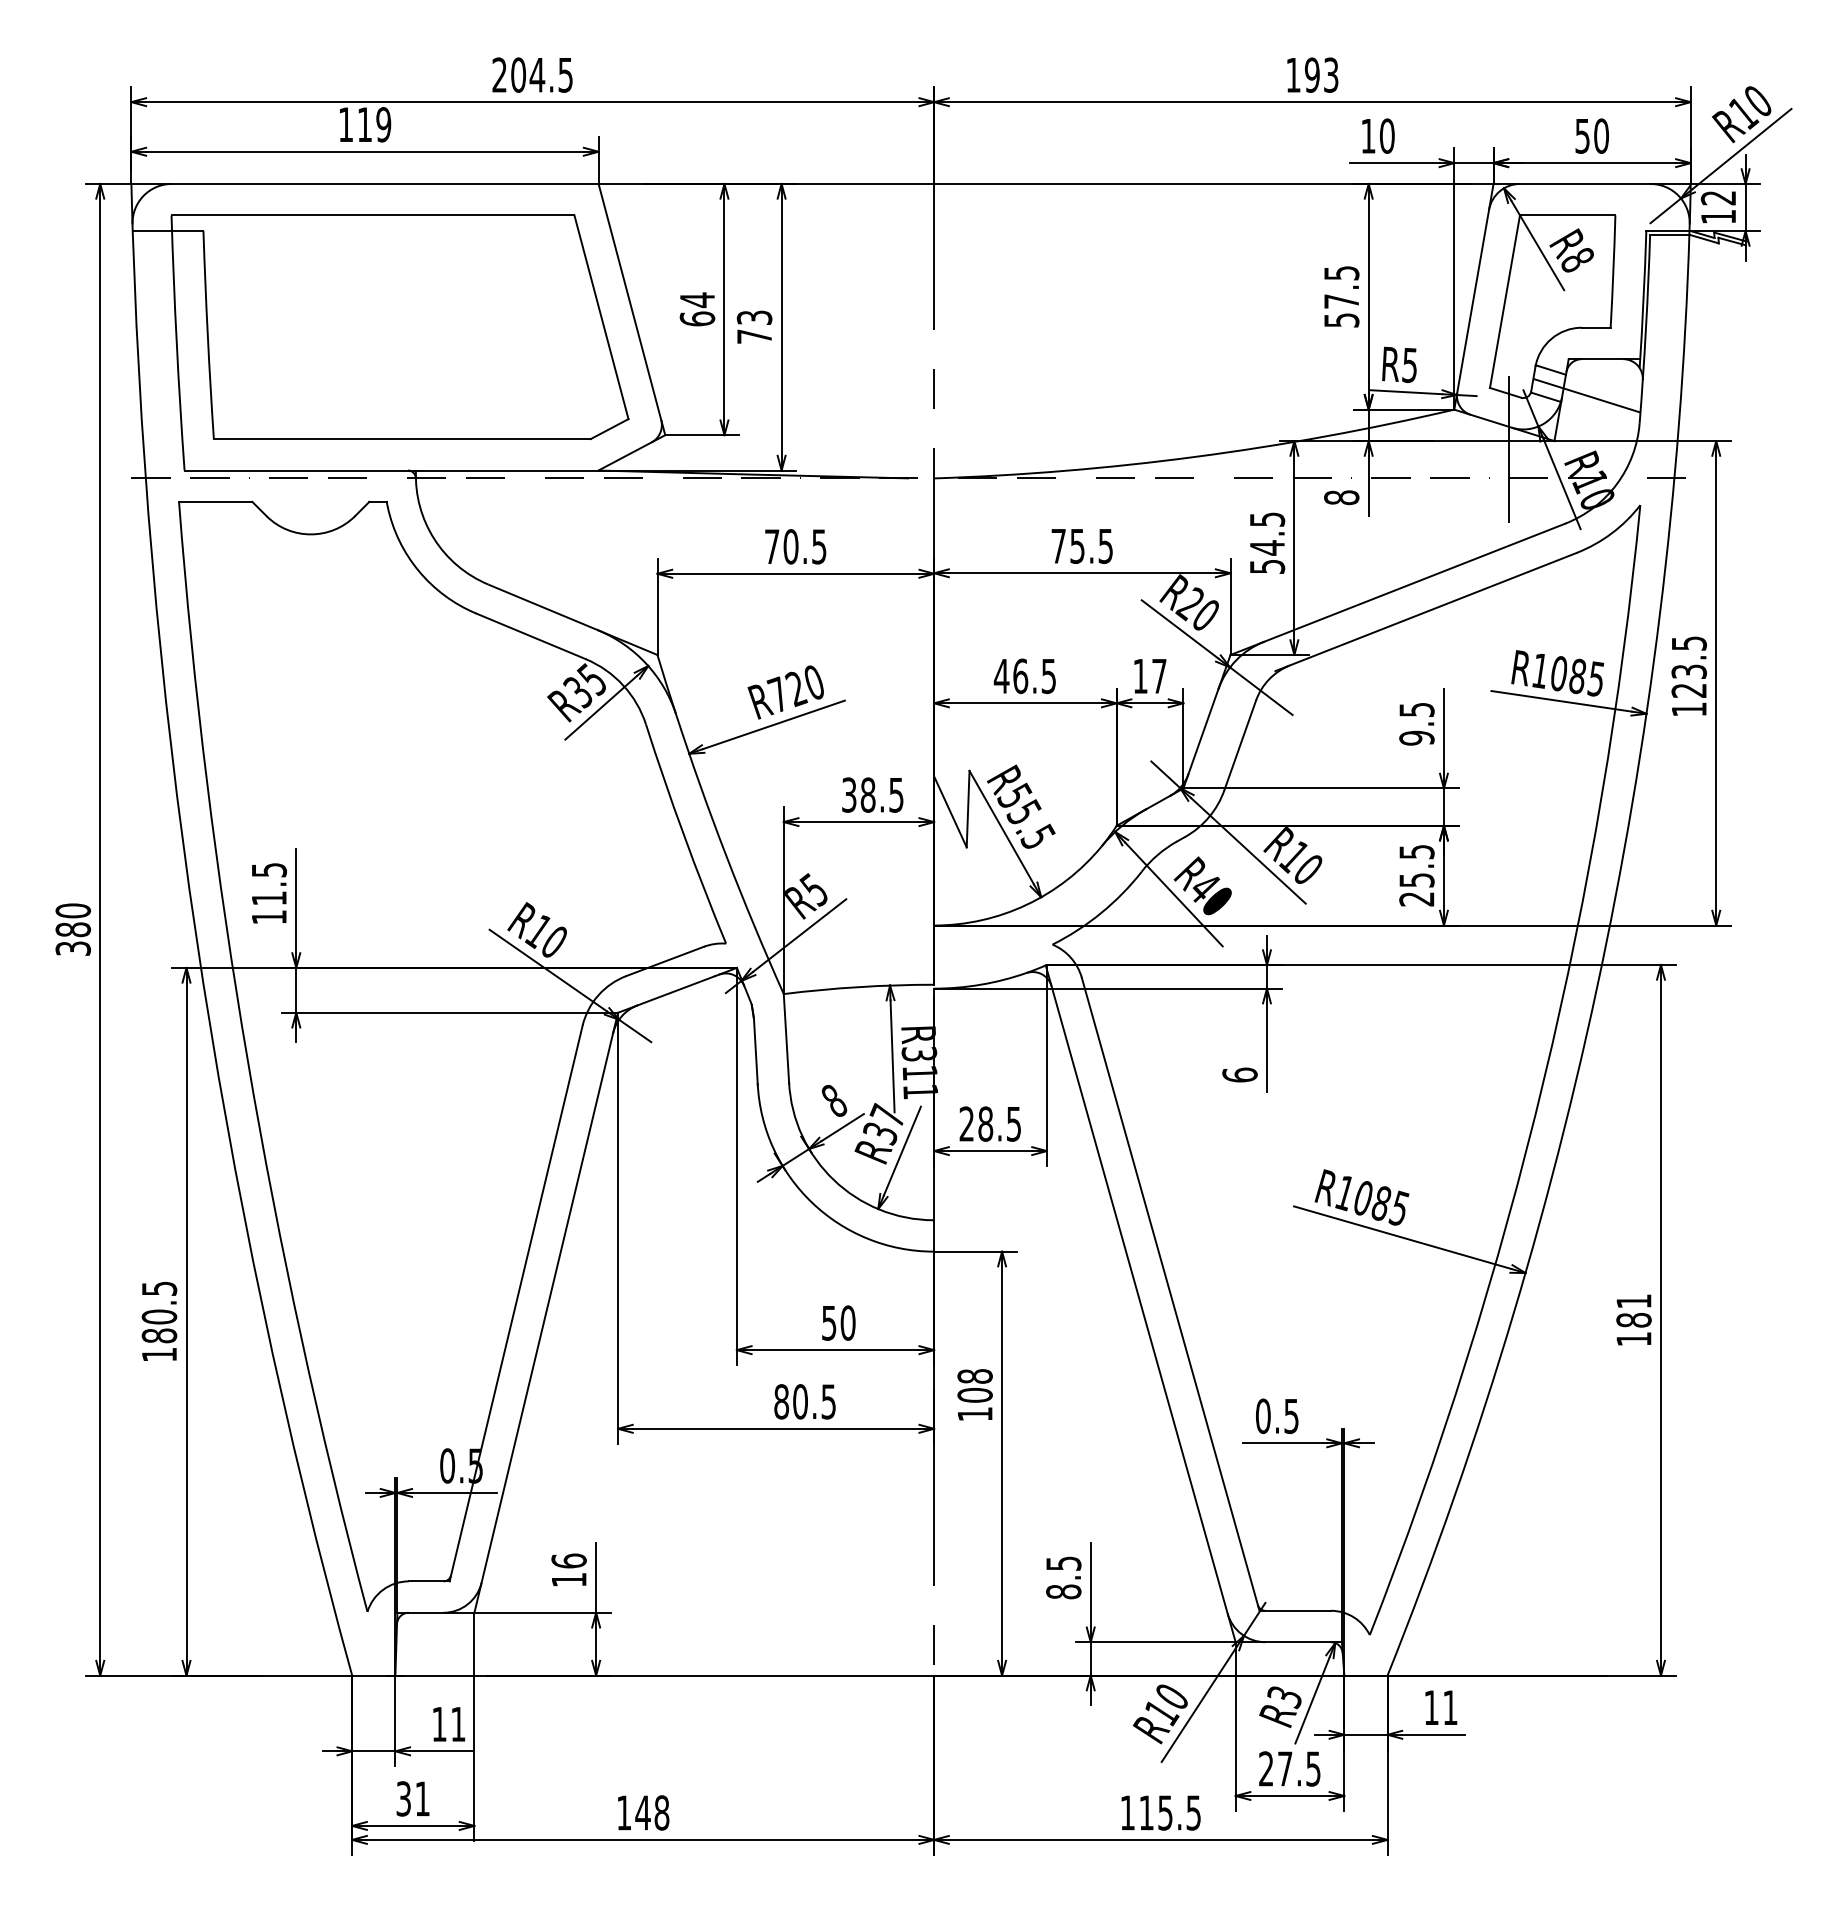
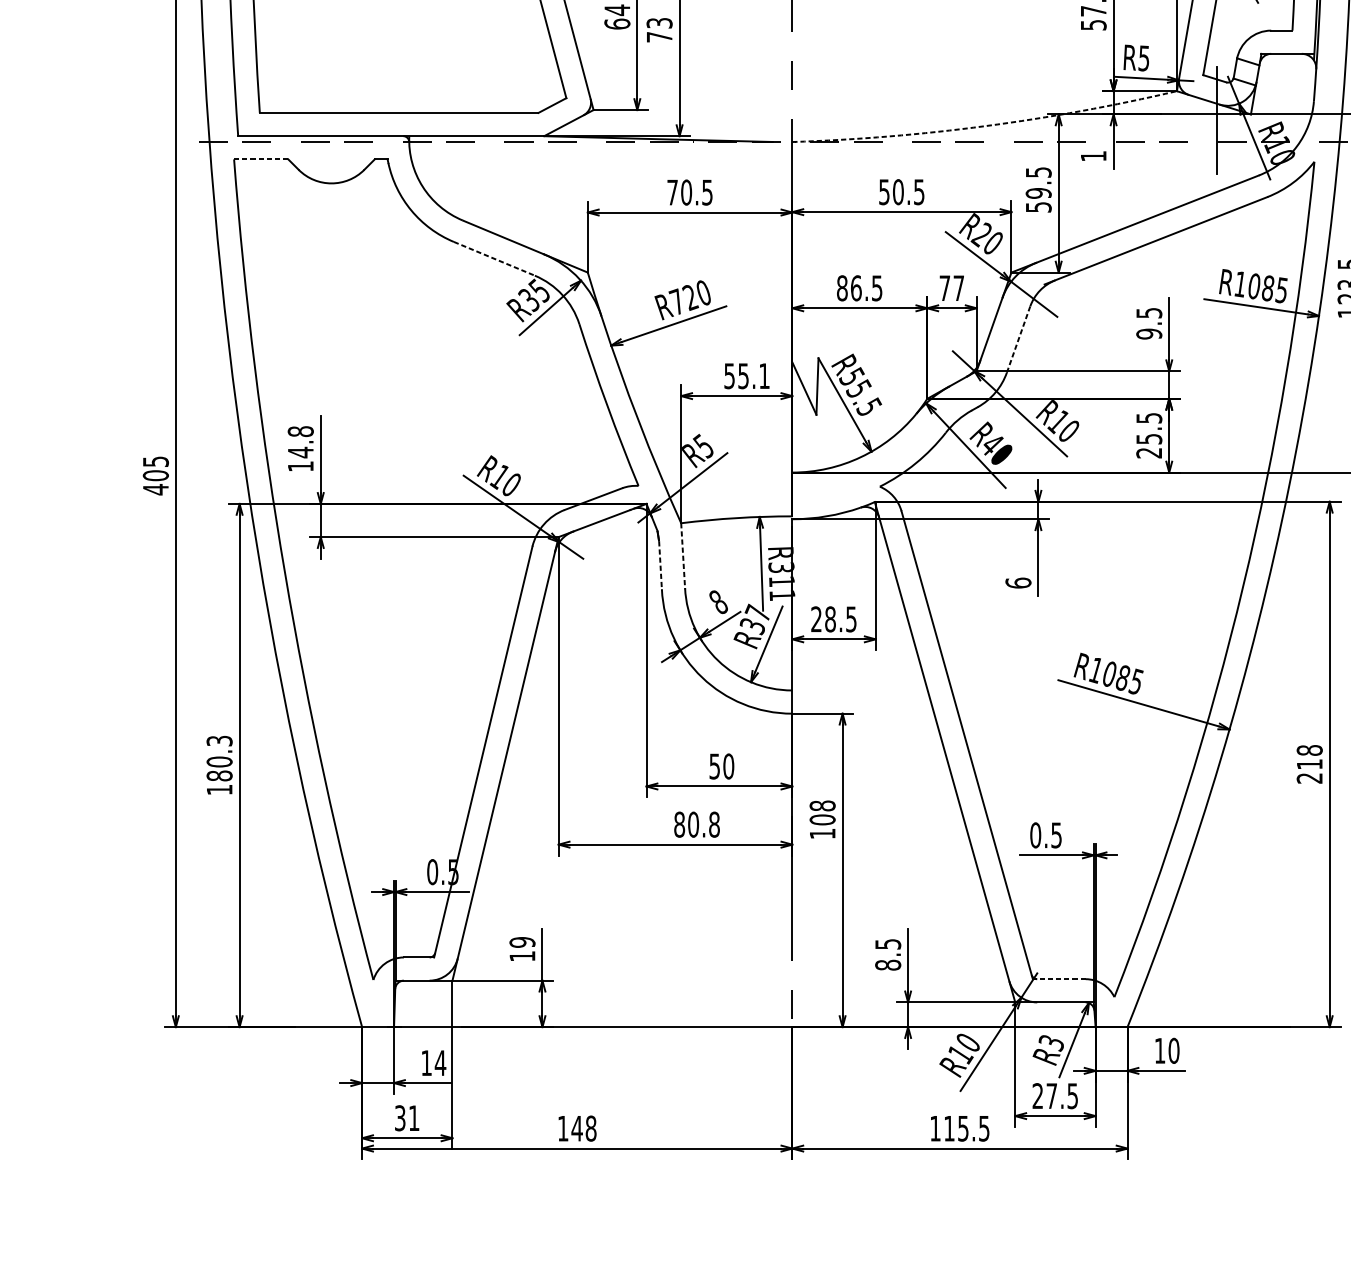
line: (1586, 395) -> (1274, 80), removed
arc: (1195, 456) -> (985, 125), solid -> dashed
text: (1341, 497) -> (1093, 156), 8 -> 1
line: (215, 501) -> (261, 159), solid -> dashed
text: (1068, 545) -> (891, 191), 75.5 -> 50.5
text: (1267, 547) -> (1038, 193), 54.5 -> 59.5
line: (531, 636) -> (494, 258), solid -> dashed
text: (1001, 676) -> (842, 288), 46.5 -> 86.5
text: (1140, 676) -> (944, 288), 17 -> 77
line: (1240, 745) -> (1018, 339), solid -> dashed
text: (872, 794) -> (746, 375), 38.5 -> 55.1
text: (268, 884) -> (300, 442), 11.5 -> 14.8
text: (73, 929) -> (156, 475), 380 -> 405
line: (786, 1038) -> (683, 556), solid -> dashed
line: (755, 1052) -> (660, 566), solid -> dashed
text: (158, 1288) -> (218, 740), 180.5 -> 180.3
text: (1633, 1320) -> (1309, 764), 181 -> 218
text: (828, 1401) -> (714, 824), 80.5 -> 80.8
text: (568, 1560) -> (522, 942), 16 -> 19
line: (1295, 1610) -> (1059, 978), solid -> dashed
text: (1450, 1707) -> (1174, 1050), 11 -> 10
text: (458, 1724) -> (440, 1063), 11 -> 14

